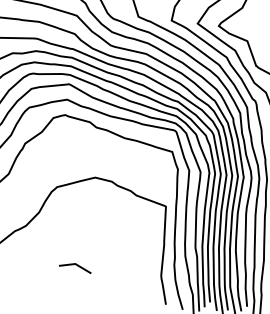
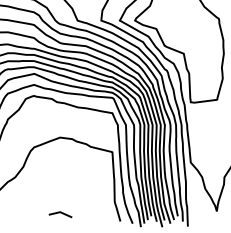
line: (75, 265) -> (60, 213), moved

